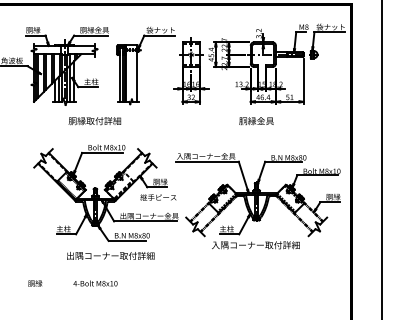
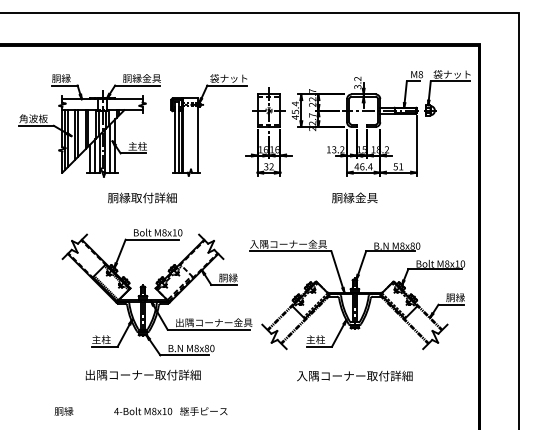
text: (158, 197) -> (203, 411), moved
text: (255, 244) -> (354, 375), moved
text: (110, 255) -> (142, 374), moved

